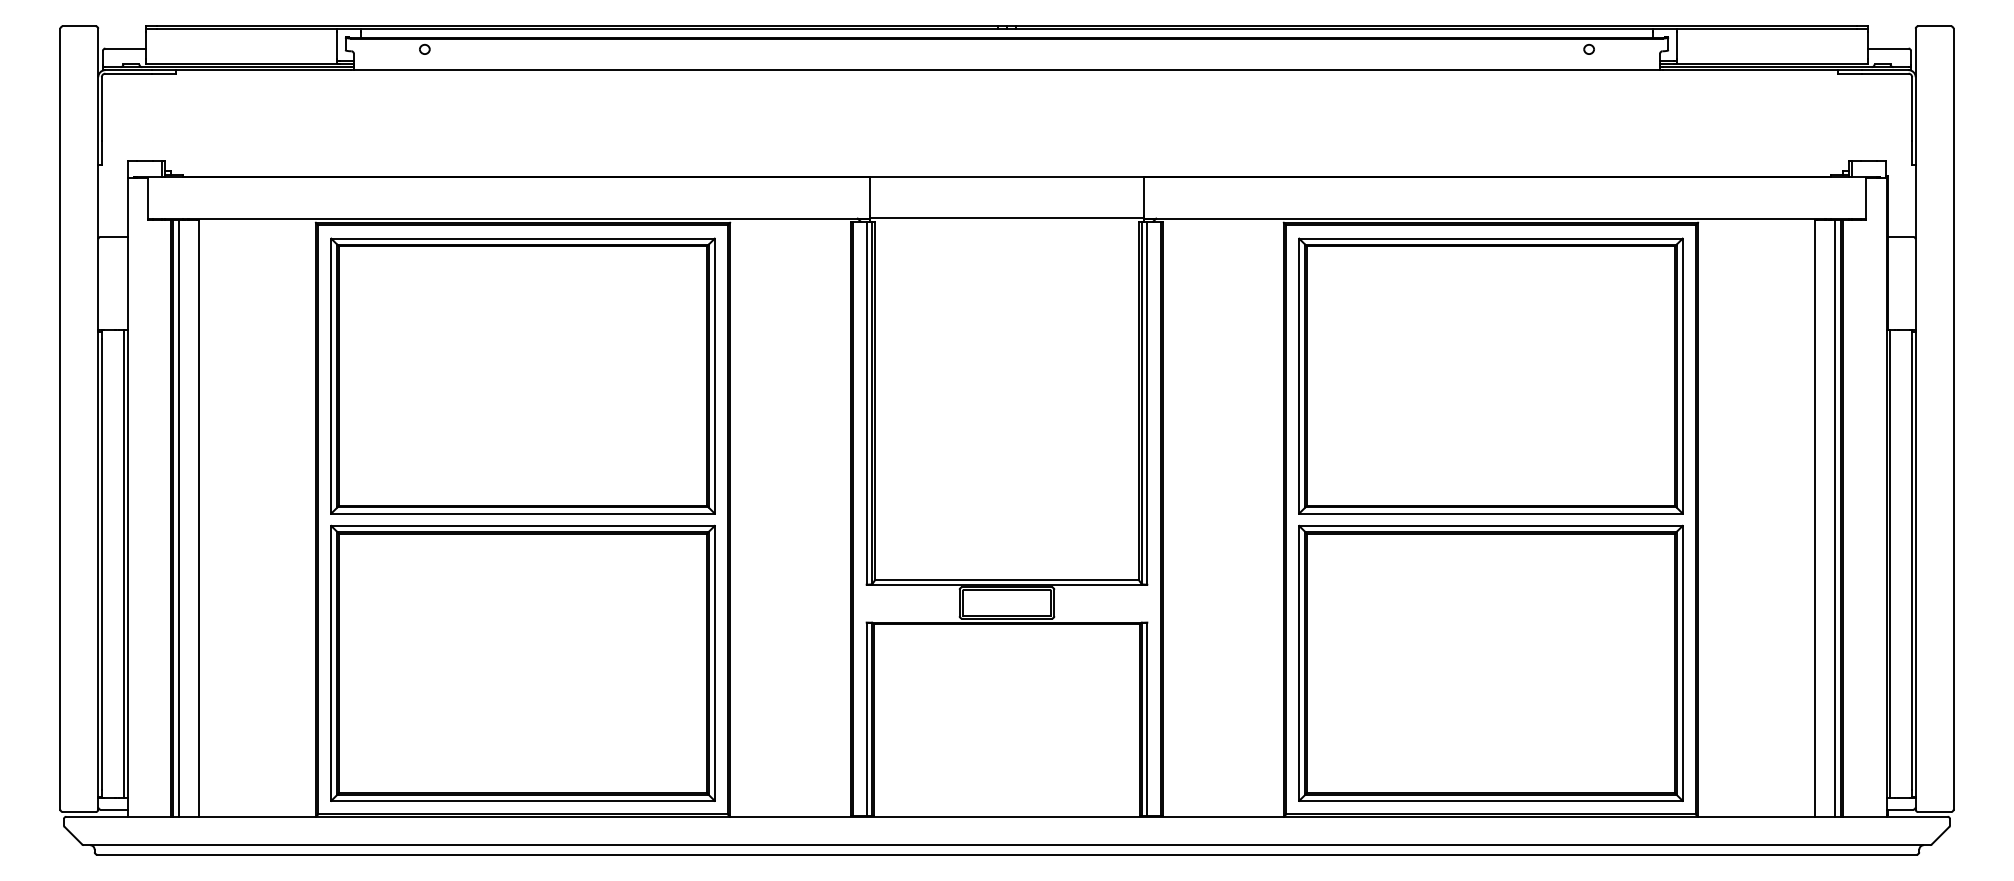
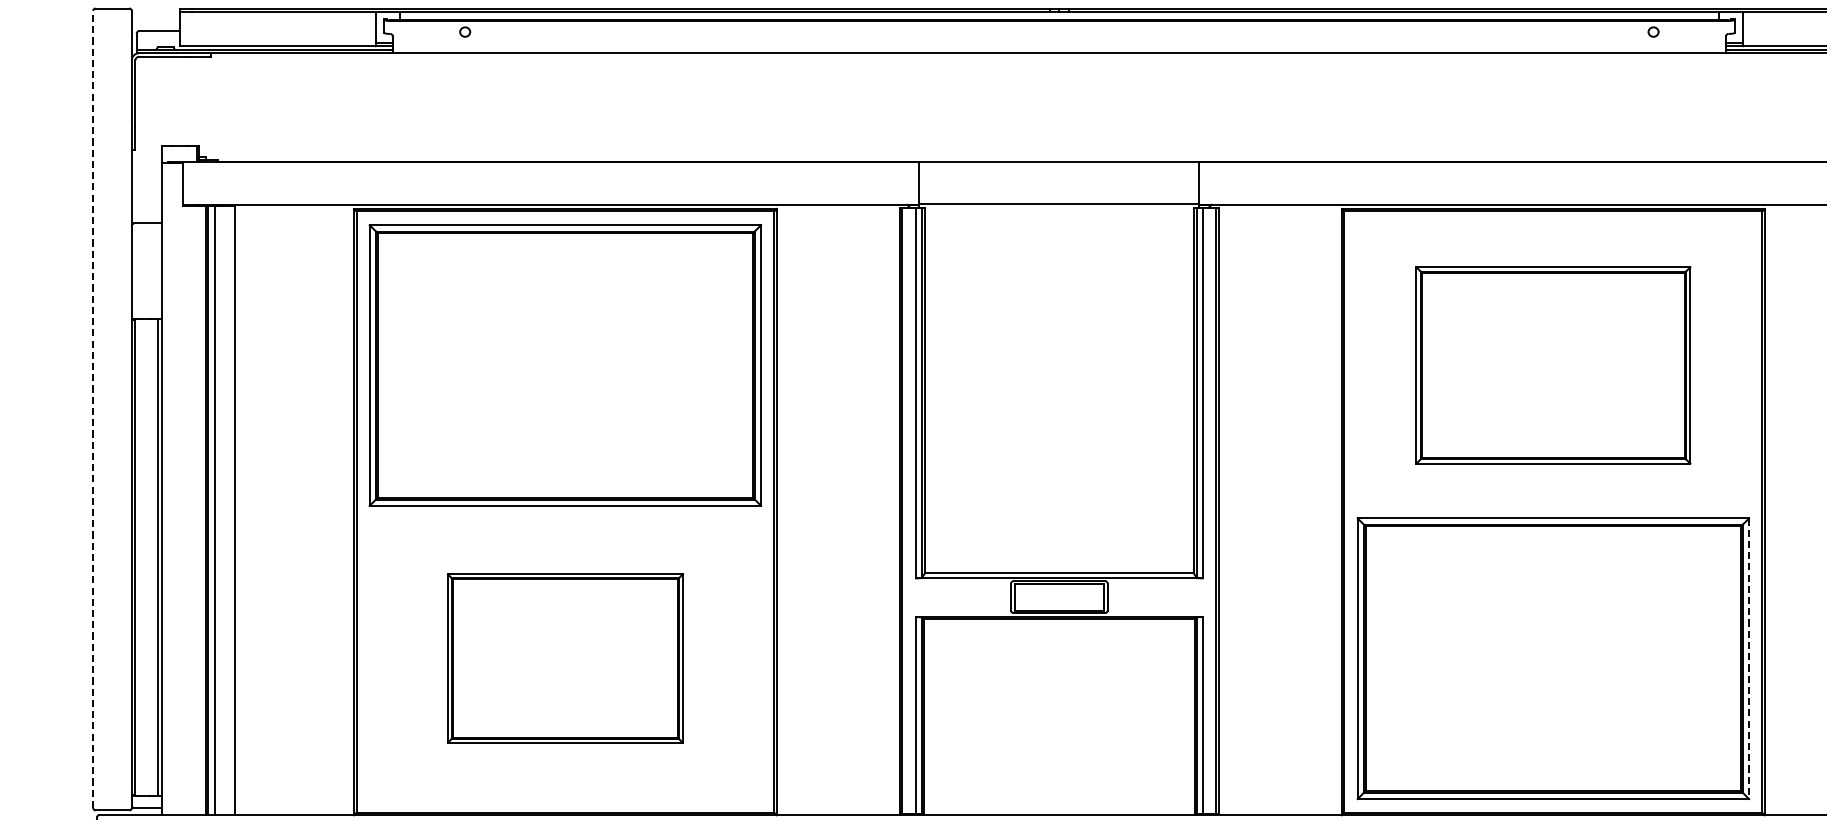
part: (1490, 375) -> (1552, 364), size x0.7
line: (60, 418) -> (93, 408), solid -> dashed
part: (522, 662) -> (564, 657), size x0.6
line: (1682, 663) -> (1748, 658), solid -> dashed

